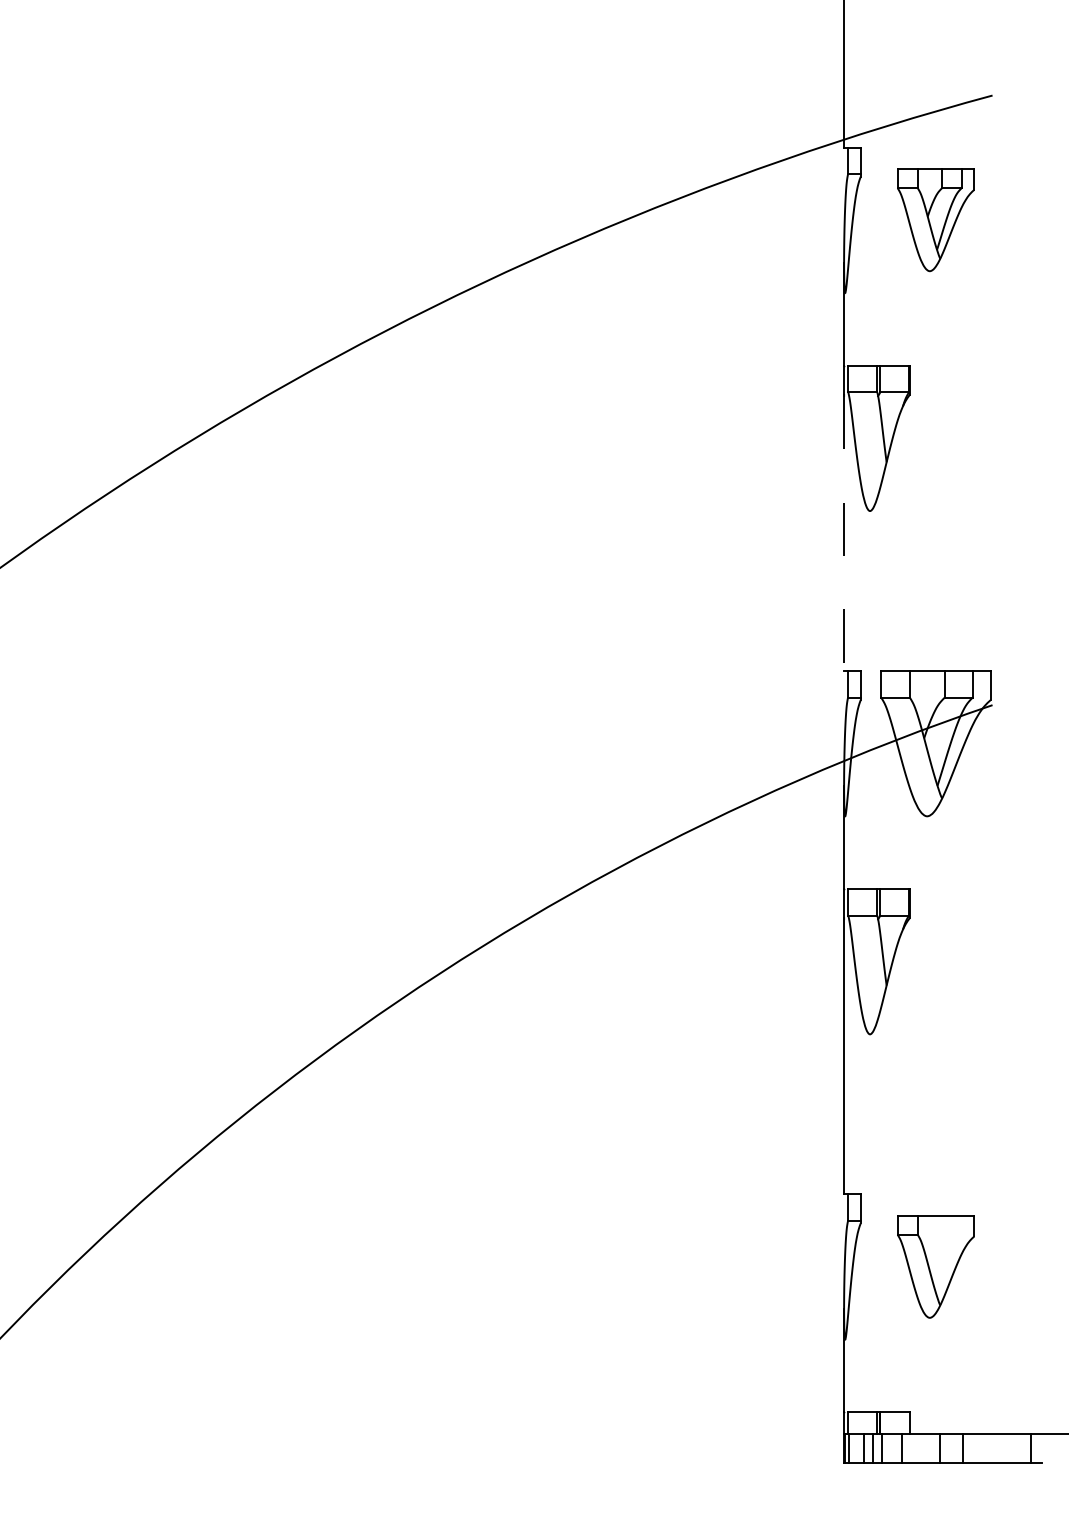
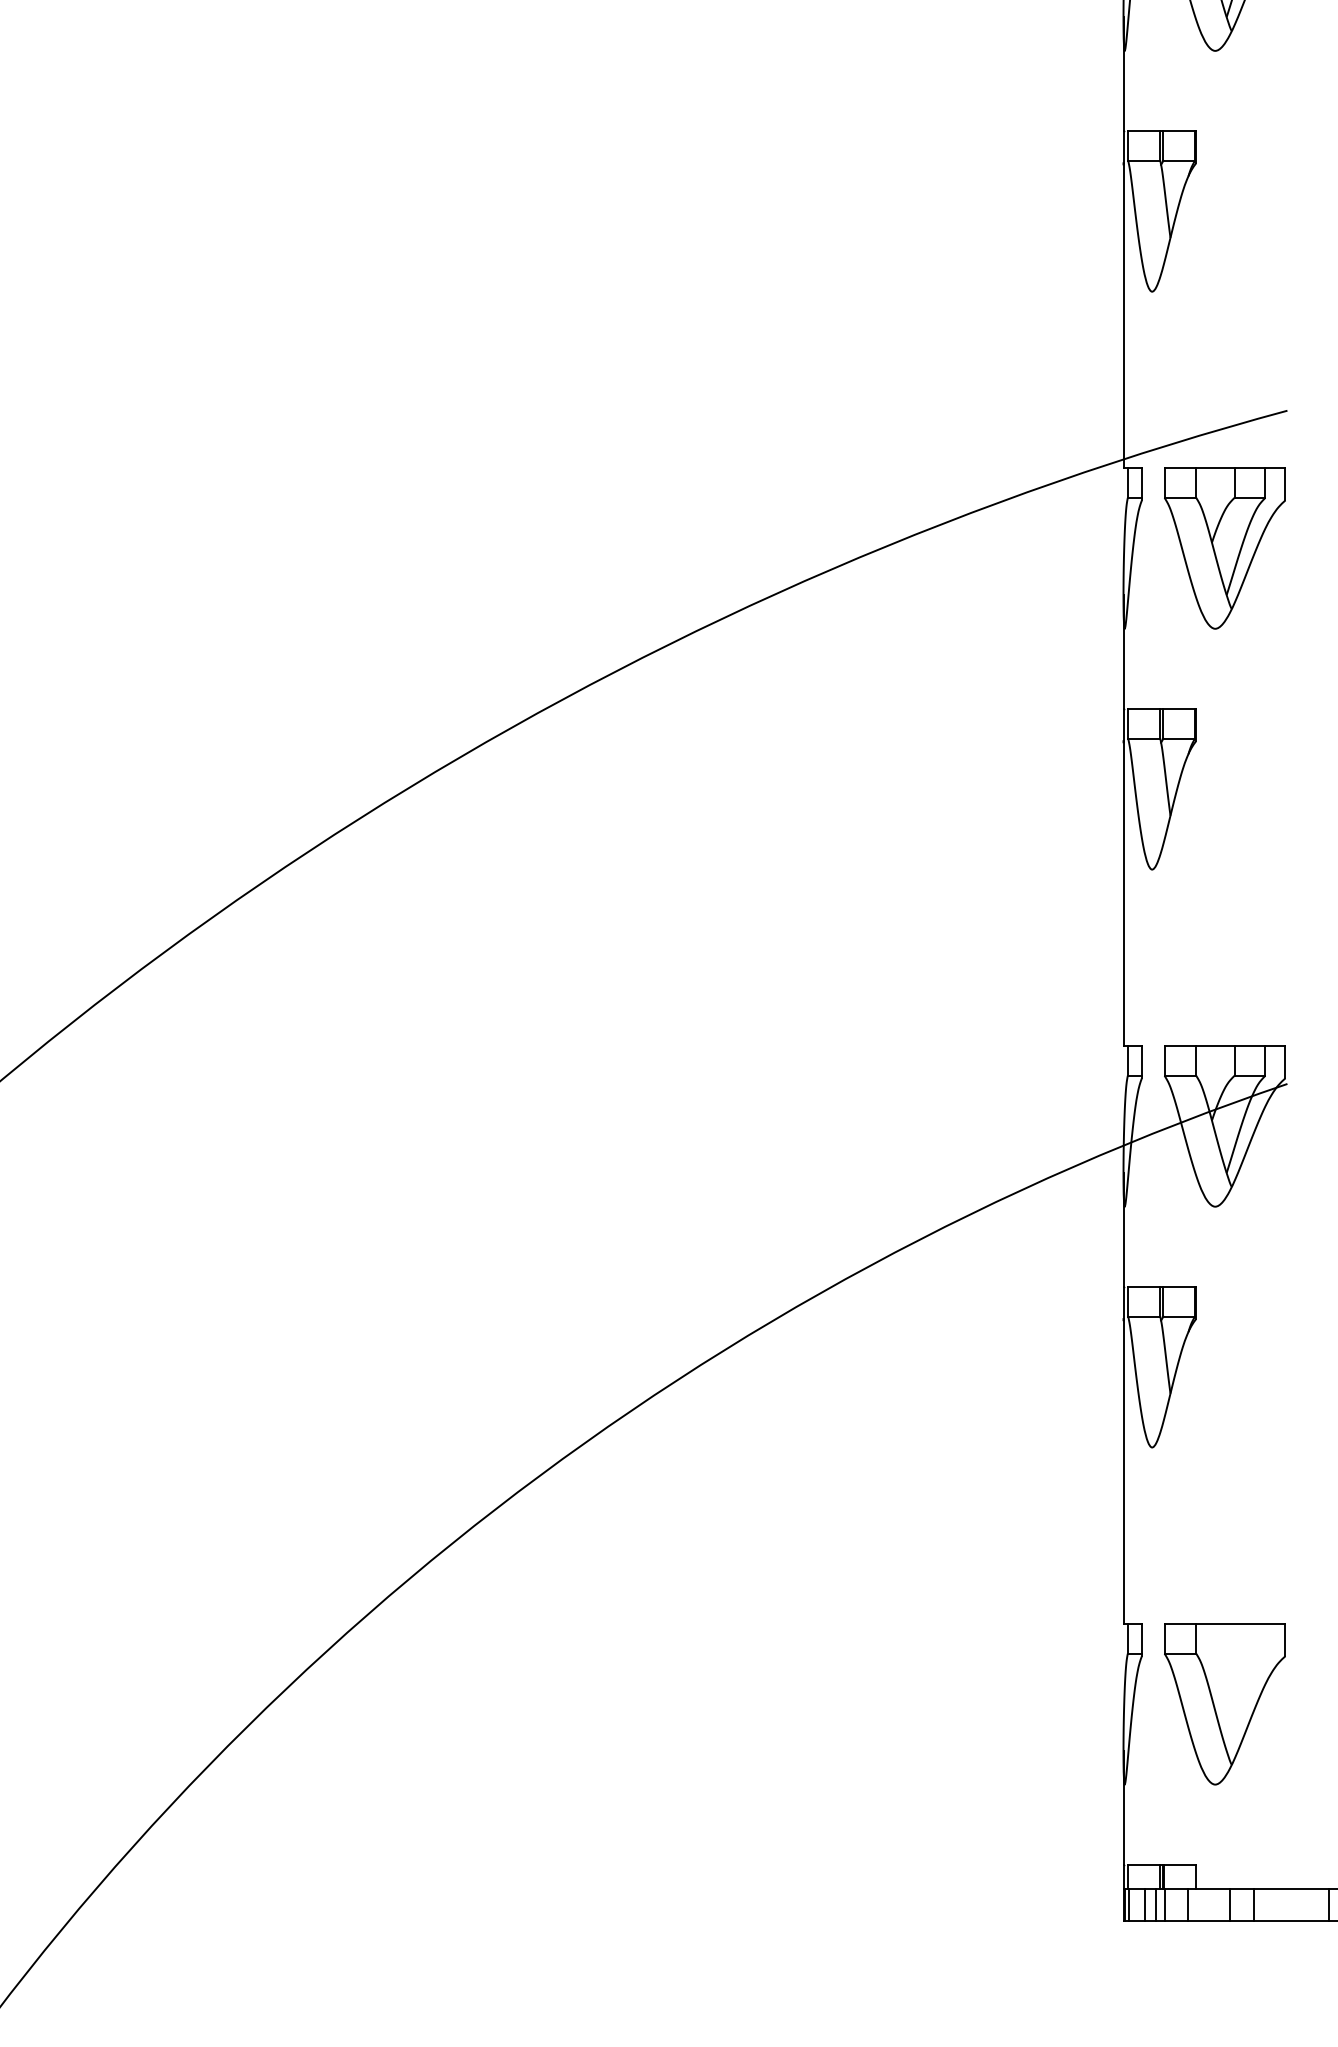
part: (935, 220) -> (1224, 548), size x1.43
line: (844, 533) -> (1123, 894), dashed -> solid
part: (935, 1267) -> (1224, 1704), size x1.43

